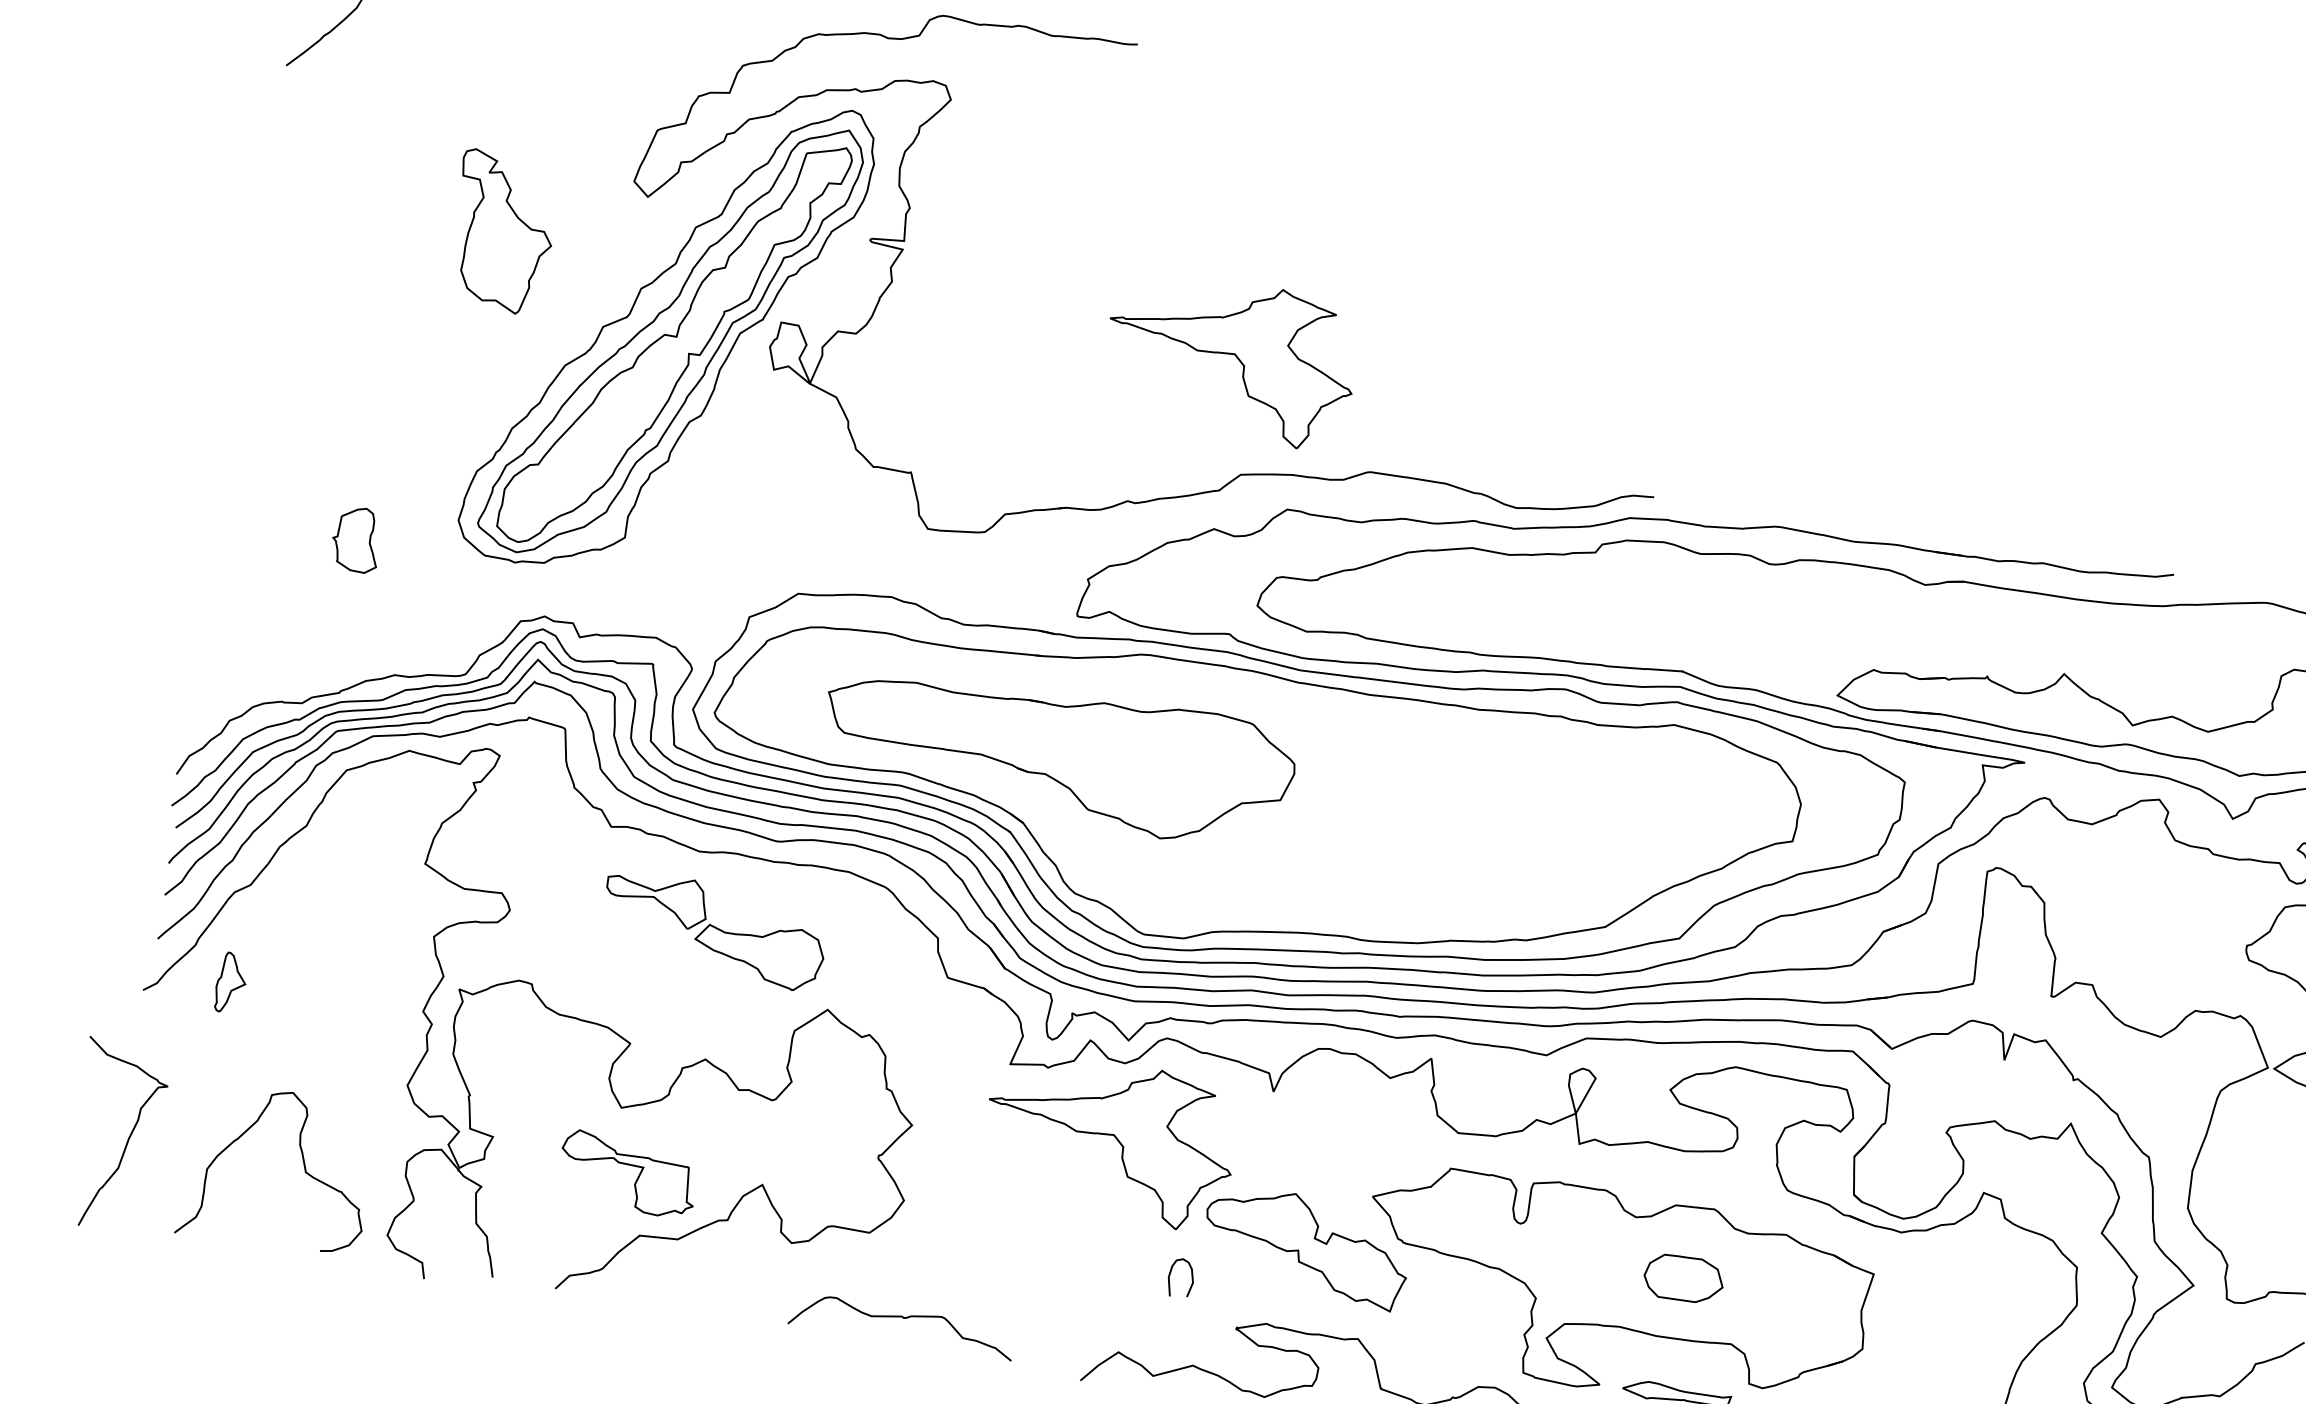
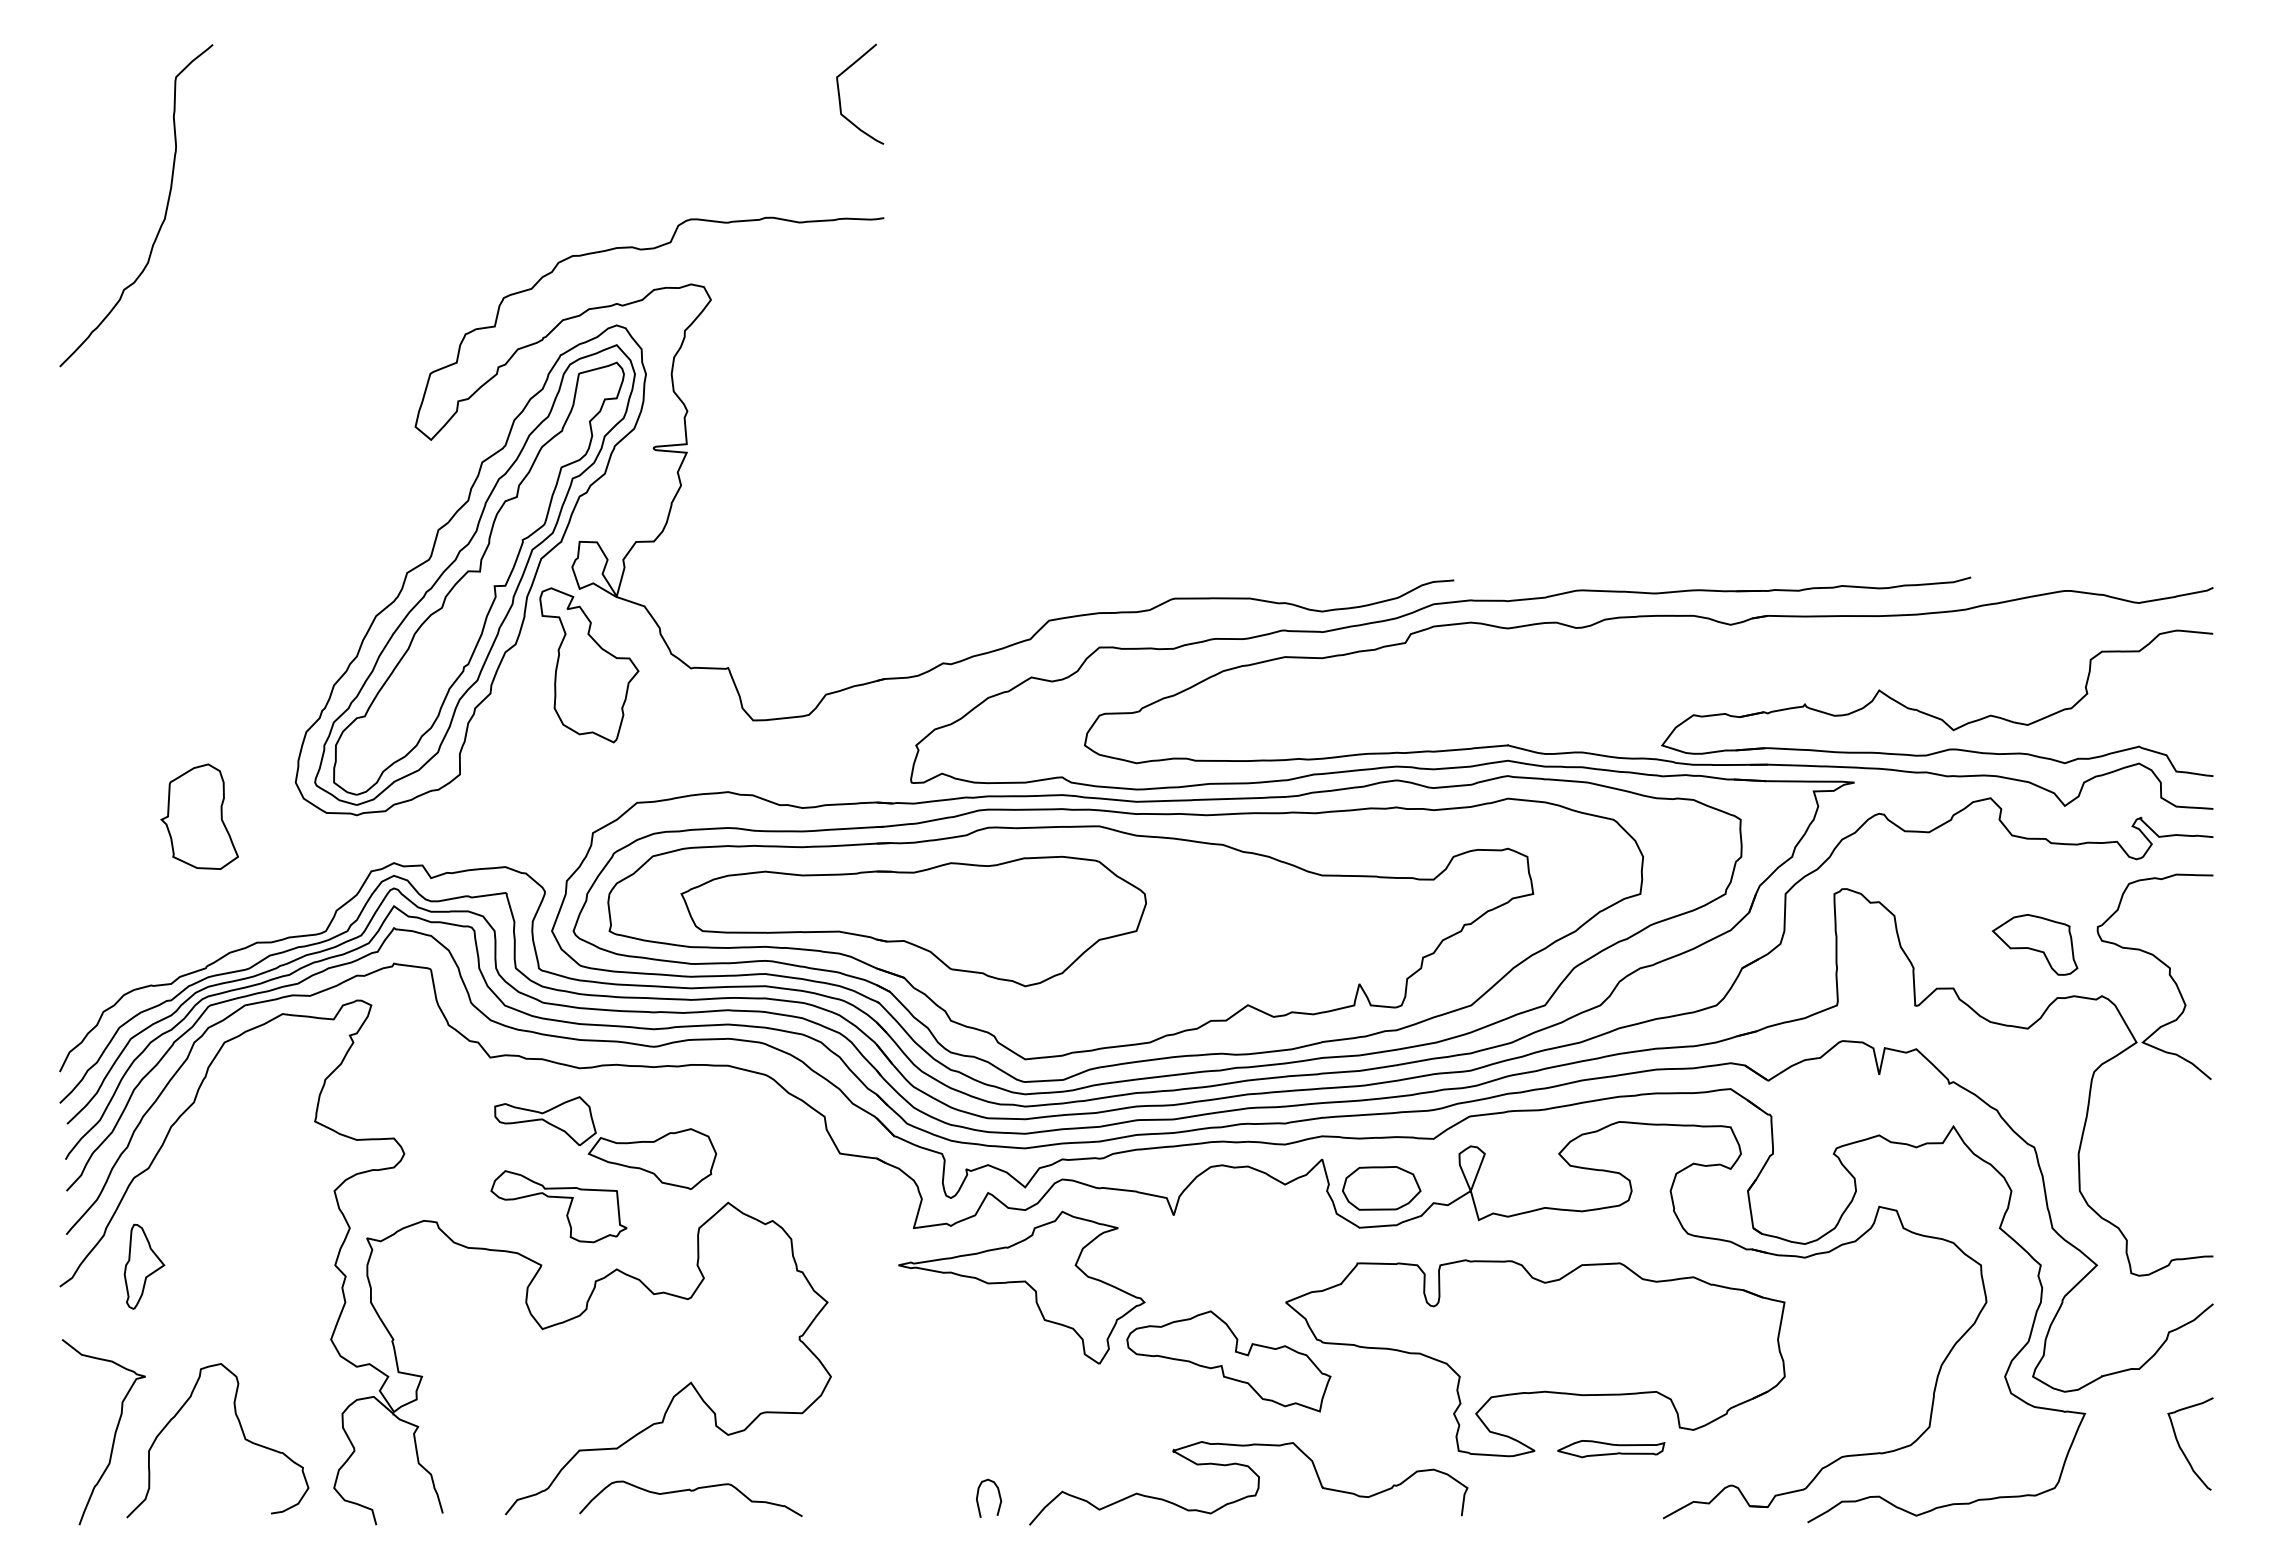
part: (502, 232) -> (589, 665), moved
part: (1230, 359) -> (1021, 510), removed
part: (356, 539) -> (199, 816), size x1.67
part: (1212, 801) -> (1070, 942), added
part: (2181, 953) -> (2035, 944), added
part: (231, 983) -> (144, 1266), size x1.43
curve: (126, 1141) -> (113, 1436), moved
part: (629, 1166) -> (559, 1198), moved
curve: (1191, 1275) -> (998, 1494), moved
part: (1683, 1278) -> (1381, 1188), moved
curve: (902, 1318) -> (690, 1491), moved

